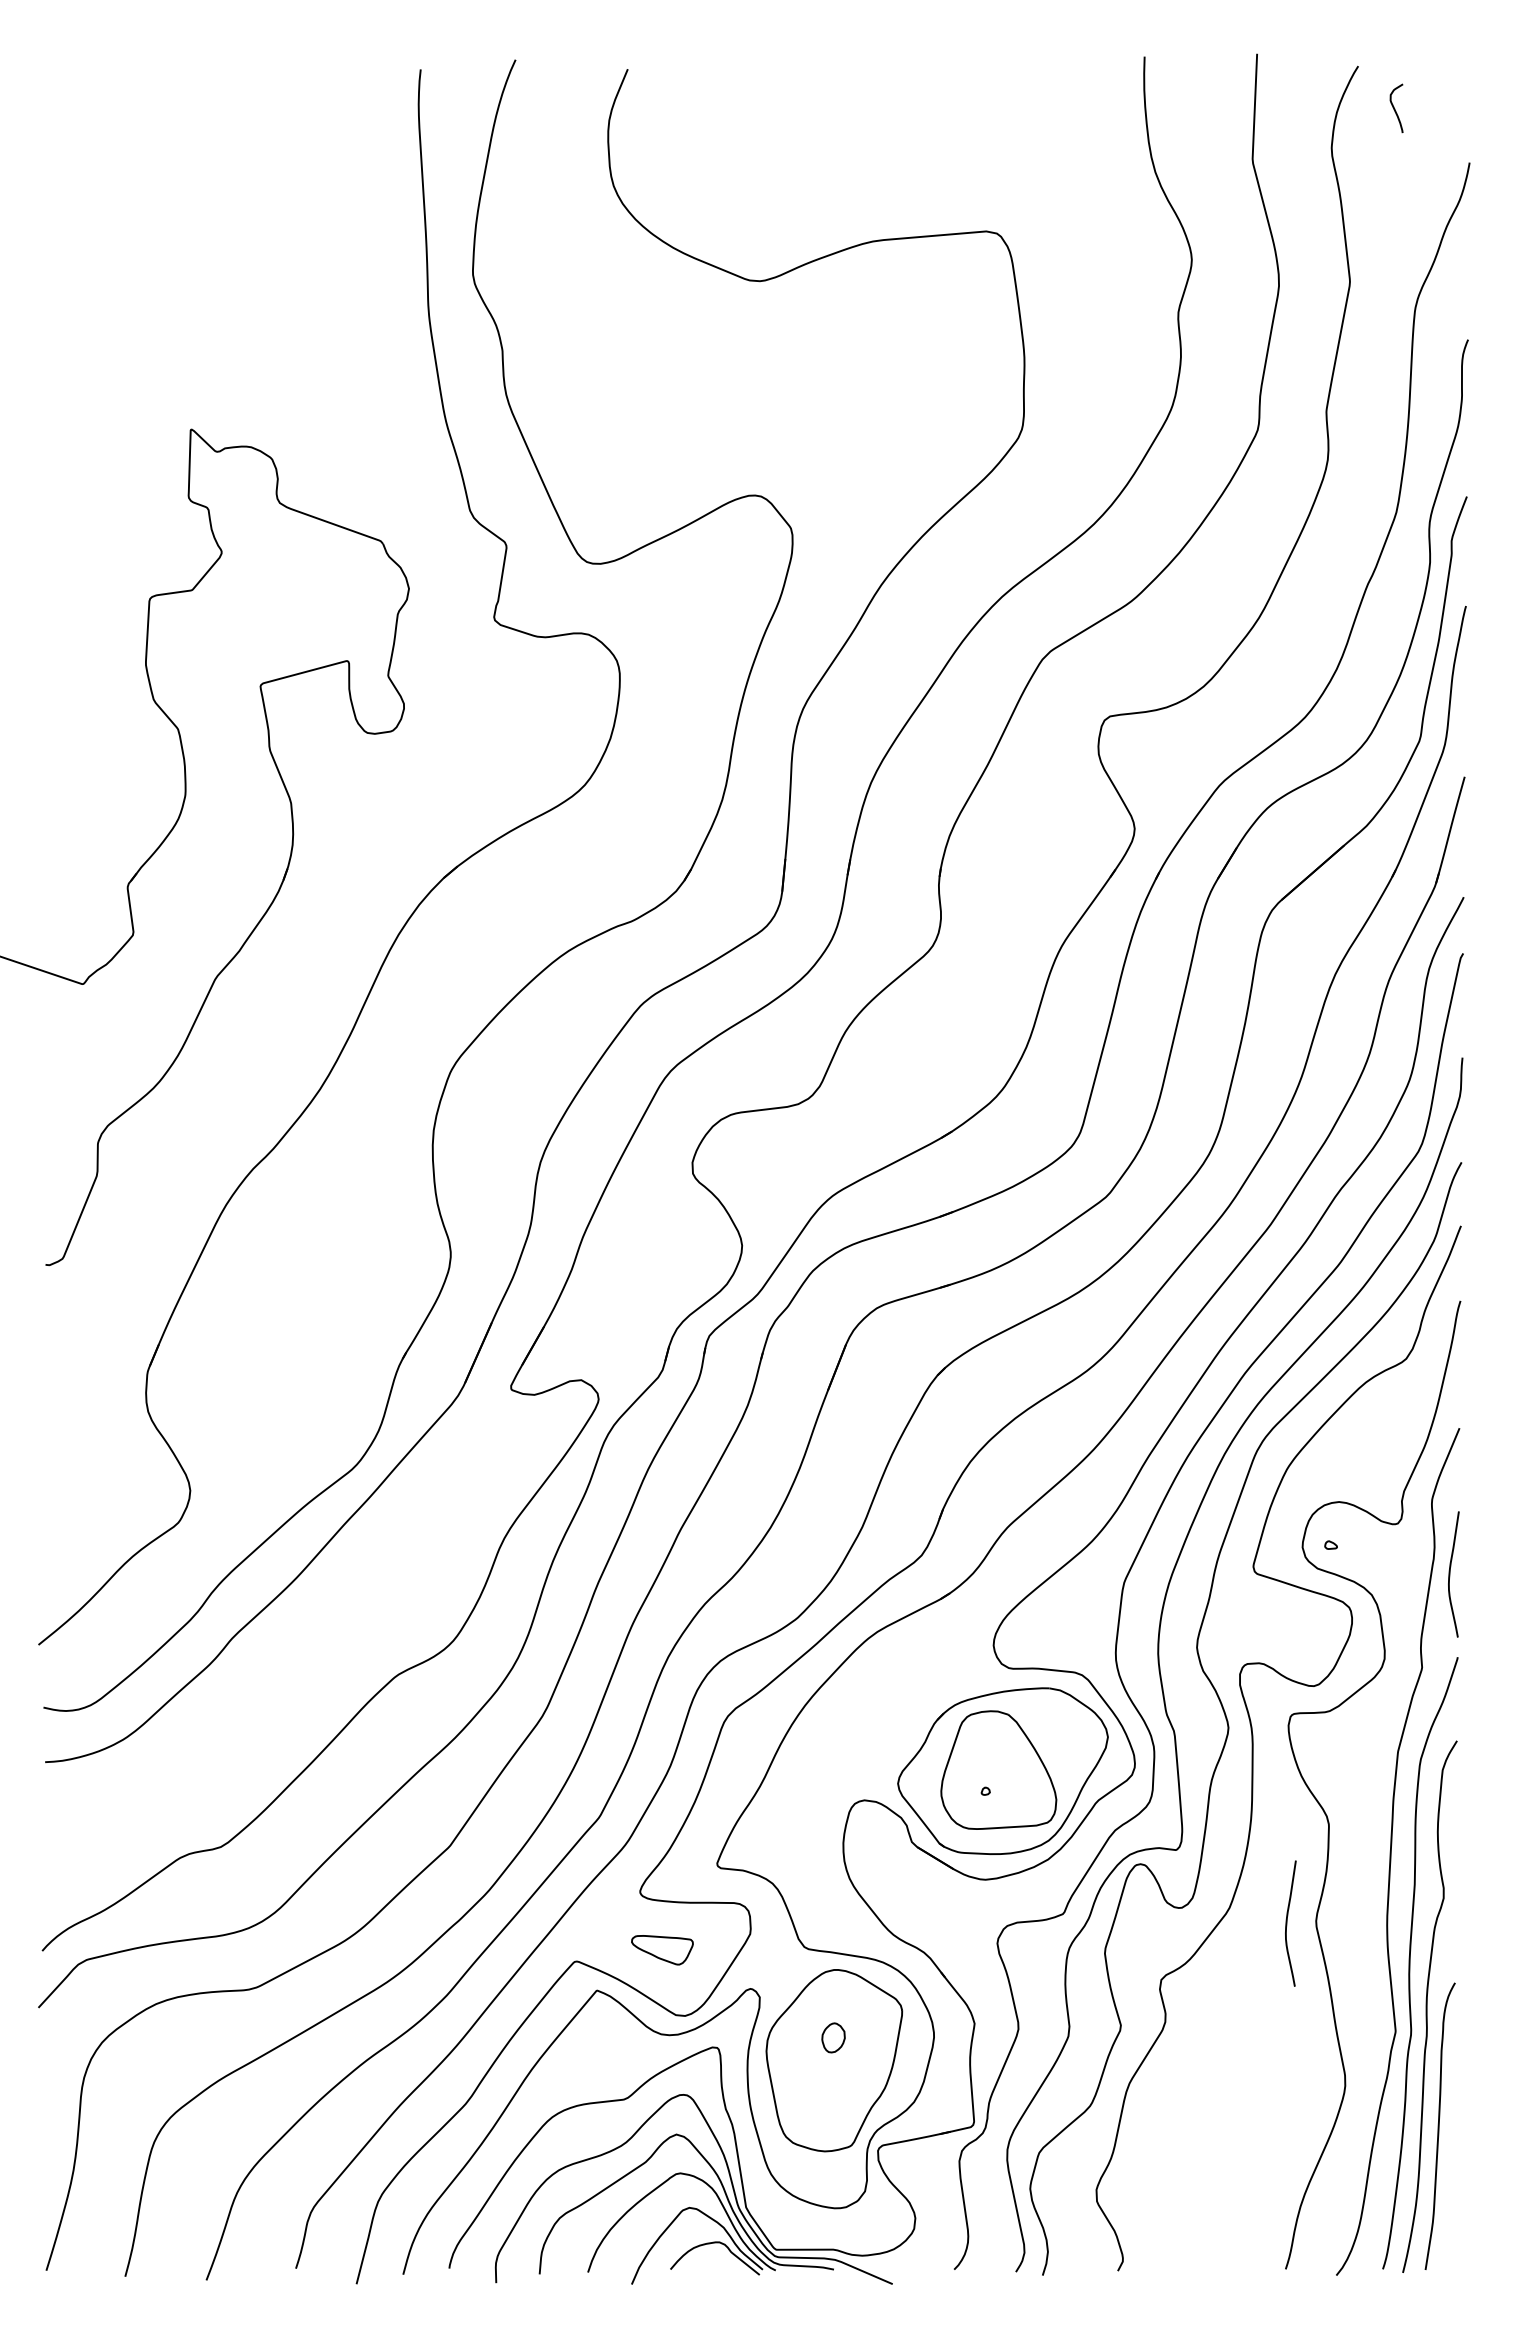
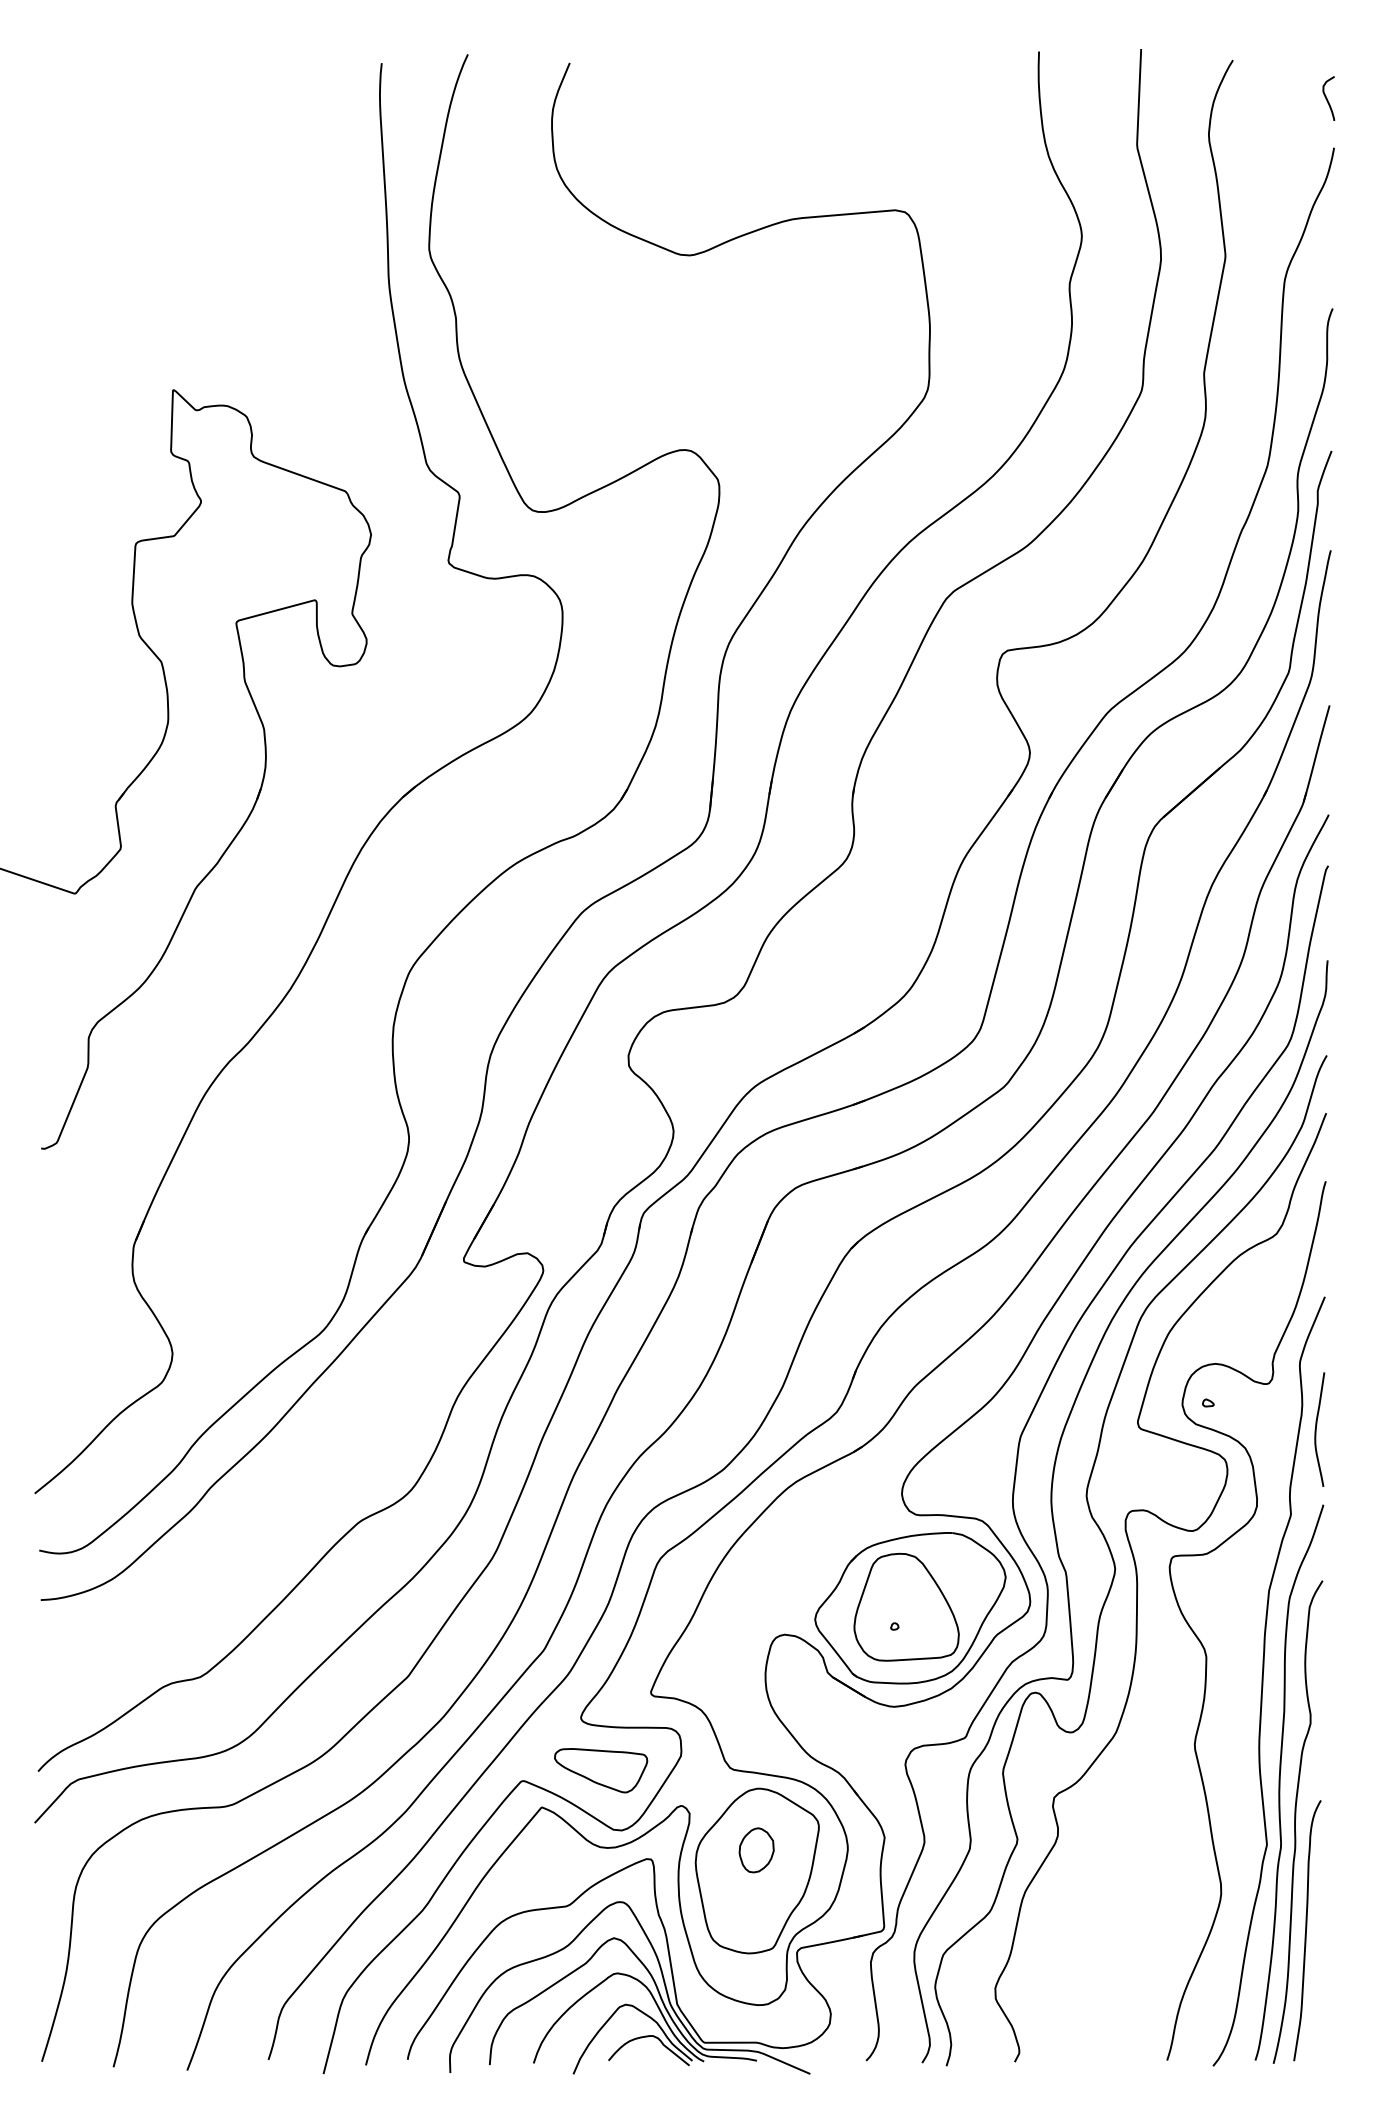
curve: (1395, 108) -> (1327, 98), moved
curve: (1287, 1923) -> (1168, 1746), removed
part: (662, 1949) -> (601, 1770), size x1.67
part: (833, 2038) -> (756, 1850), size x1.67

